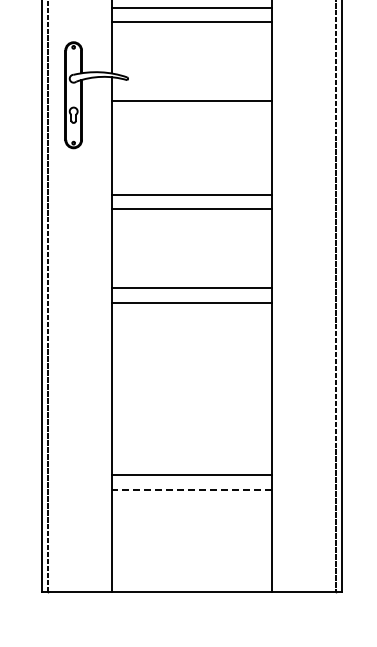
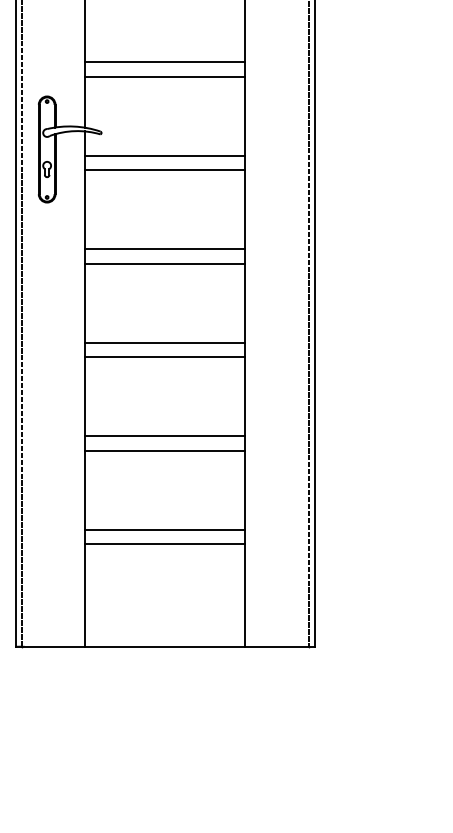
line: (192, 116) -> (165, 170), added
line: (192, 382) -> (165, 436), added
line: (192, 396) -> (165, 450), added
line: (191, 490) -> (164, 544), dashed -> solid

